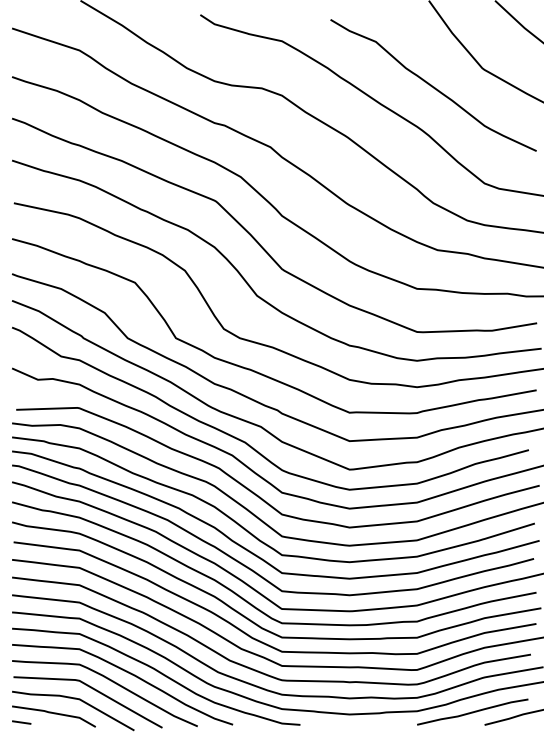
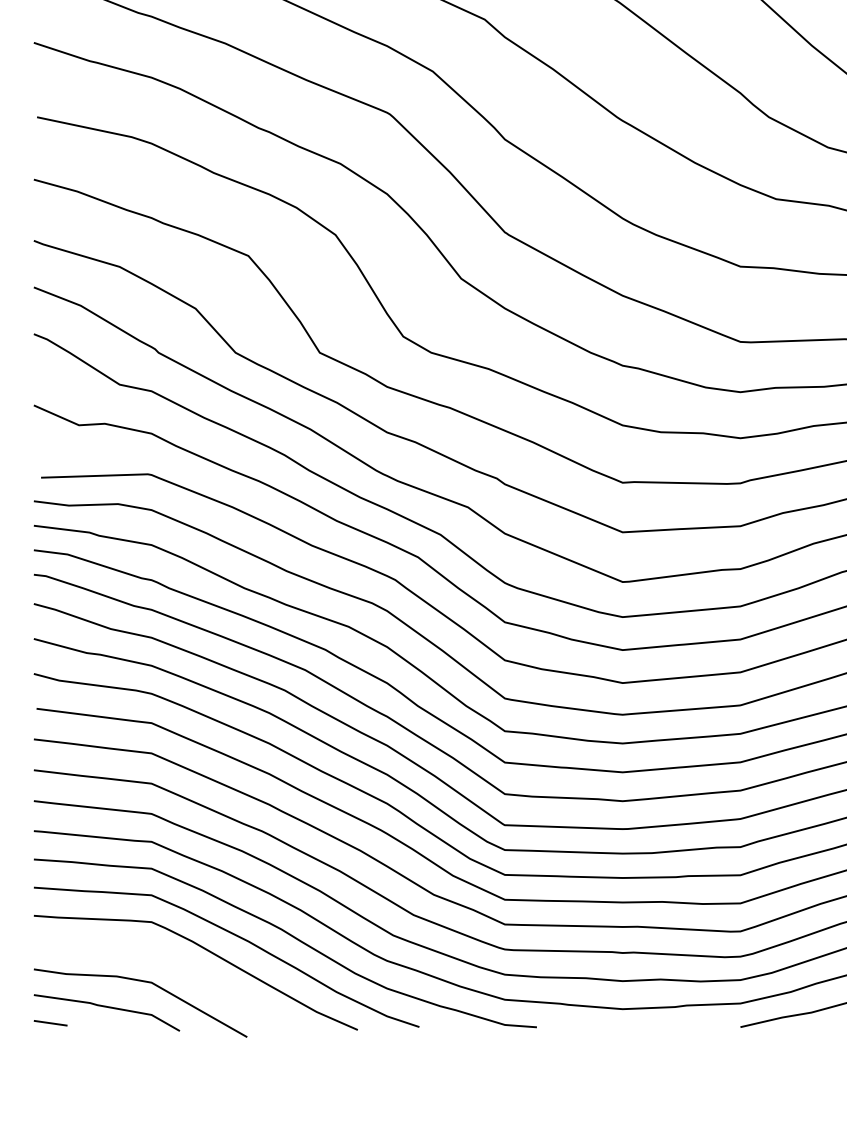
curve: (94, 690) -> (177, 967), removed

